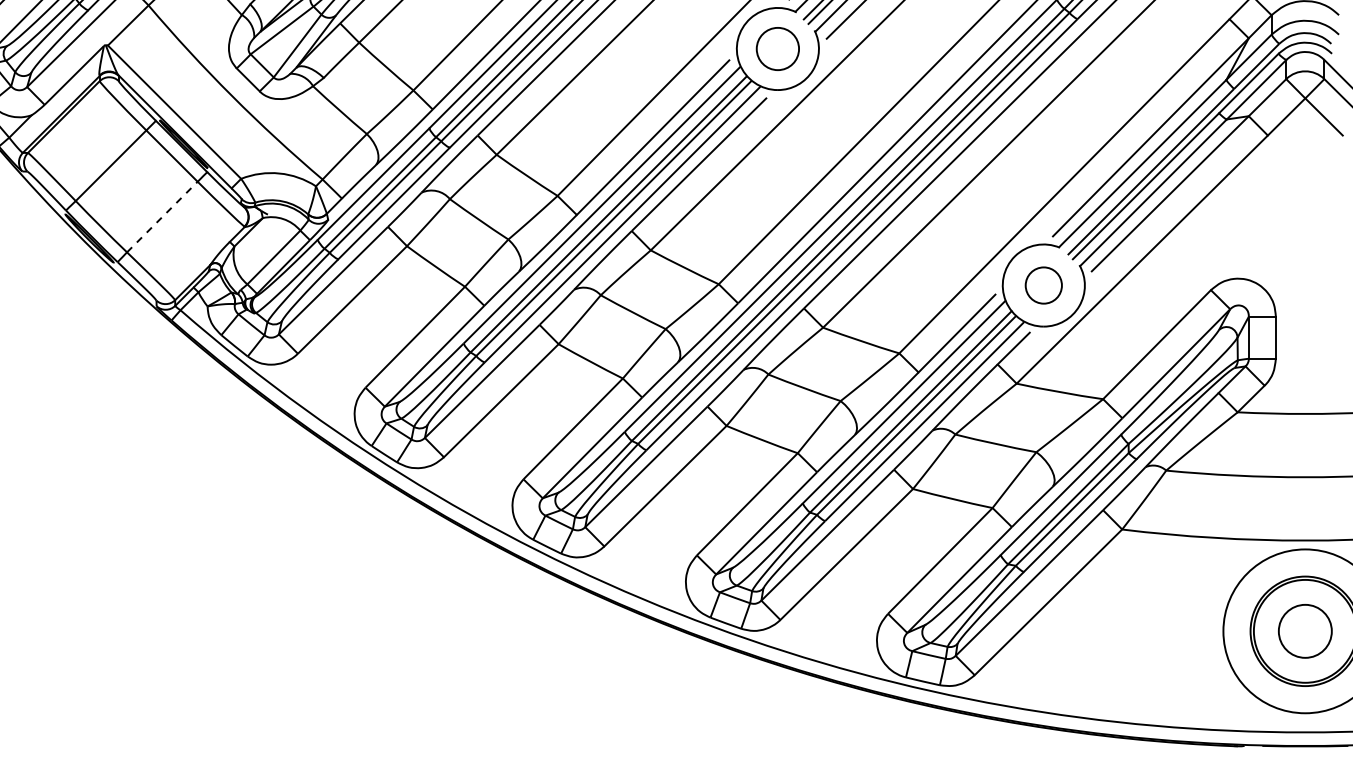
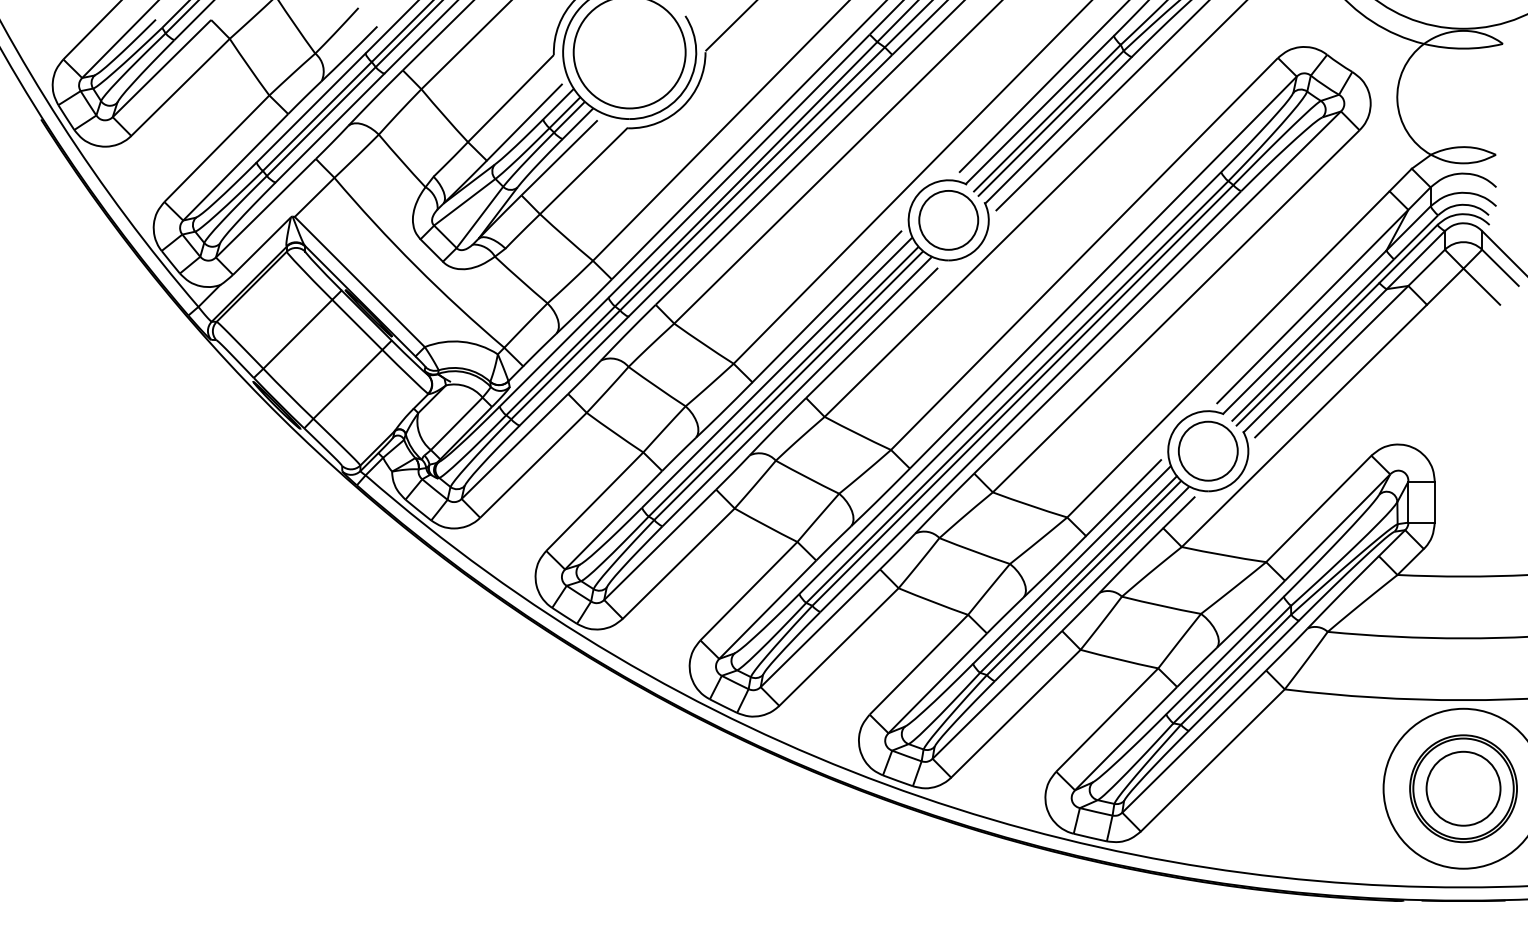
circle: (777, 48) -> (948, 219), size x1.43
line: (161, 217) -> (347, 384), dashed -> solid
circle: (1043, 284) -> (1207, 450), size x1.67
circle: (1305, 631) -> (1463, 788), size x1.43

